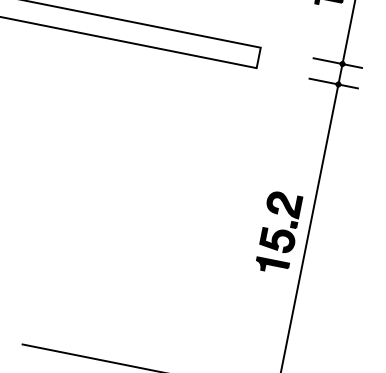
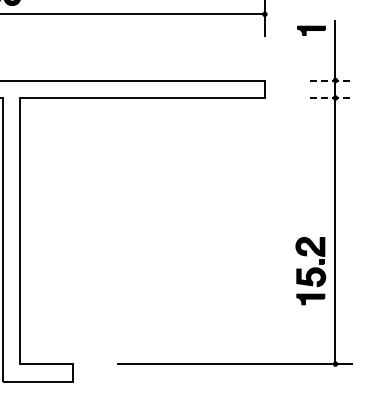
line: (337, 63) -> (331, 80), solid -> dashed
line: (333, 84) -> (331, 98), solid -> dashed
part: (278, 233) -> (310, 271), moved

